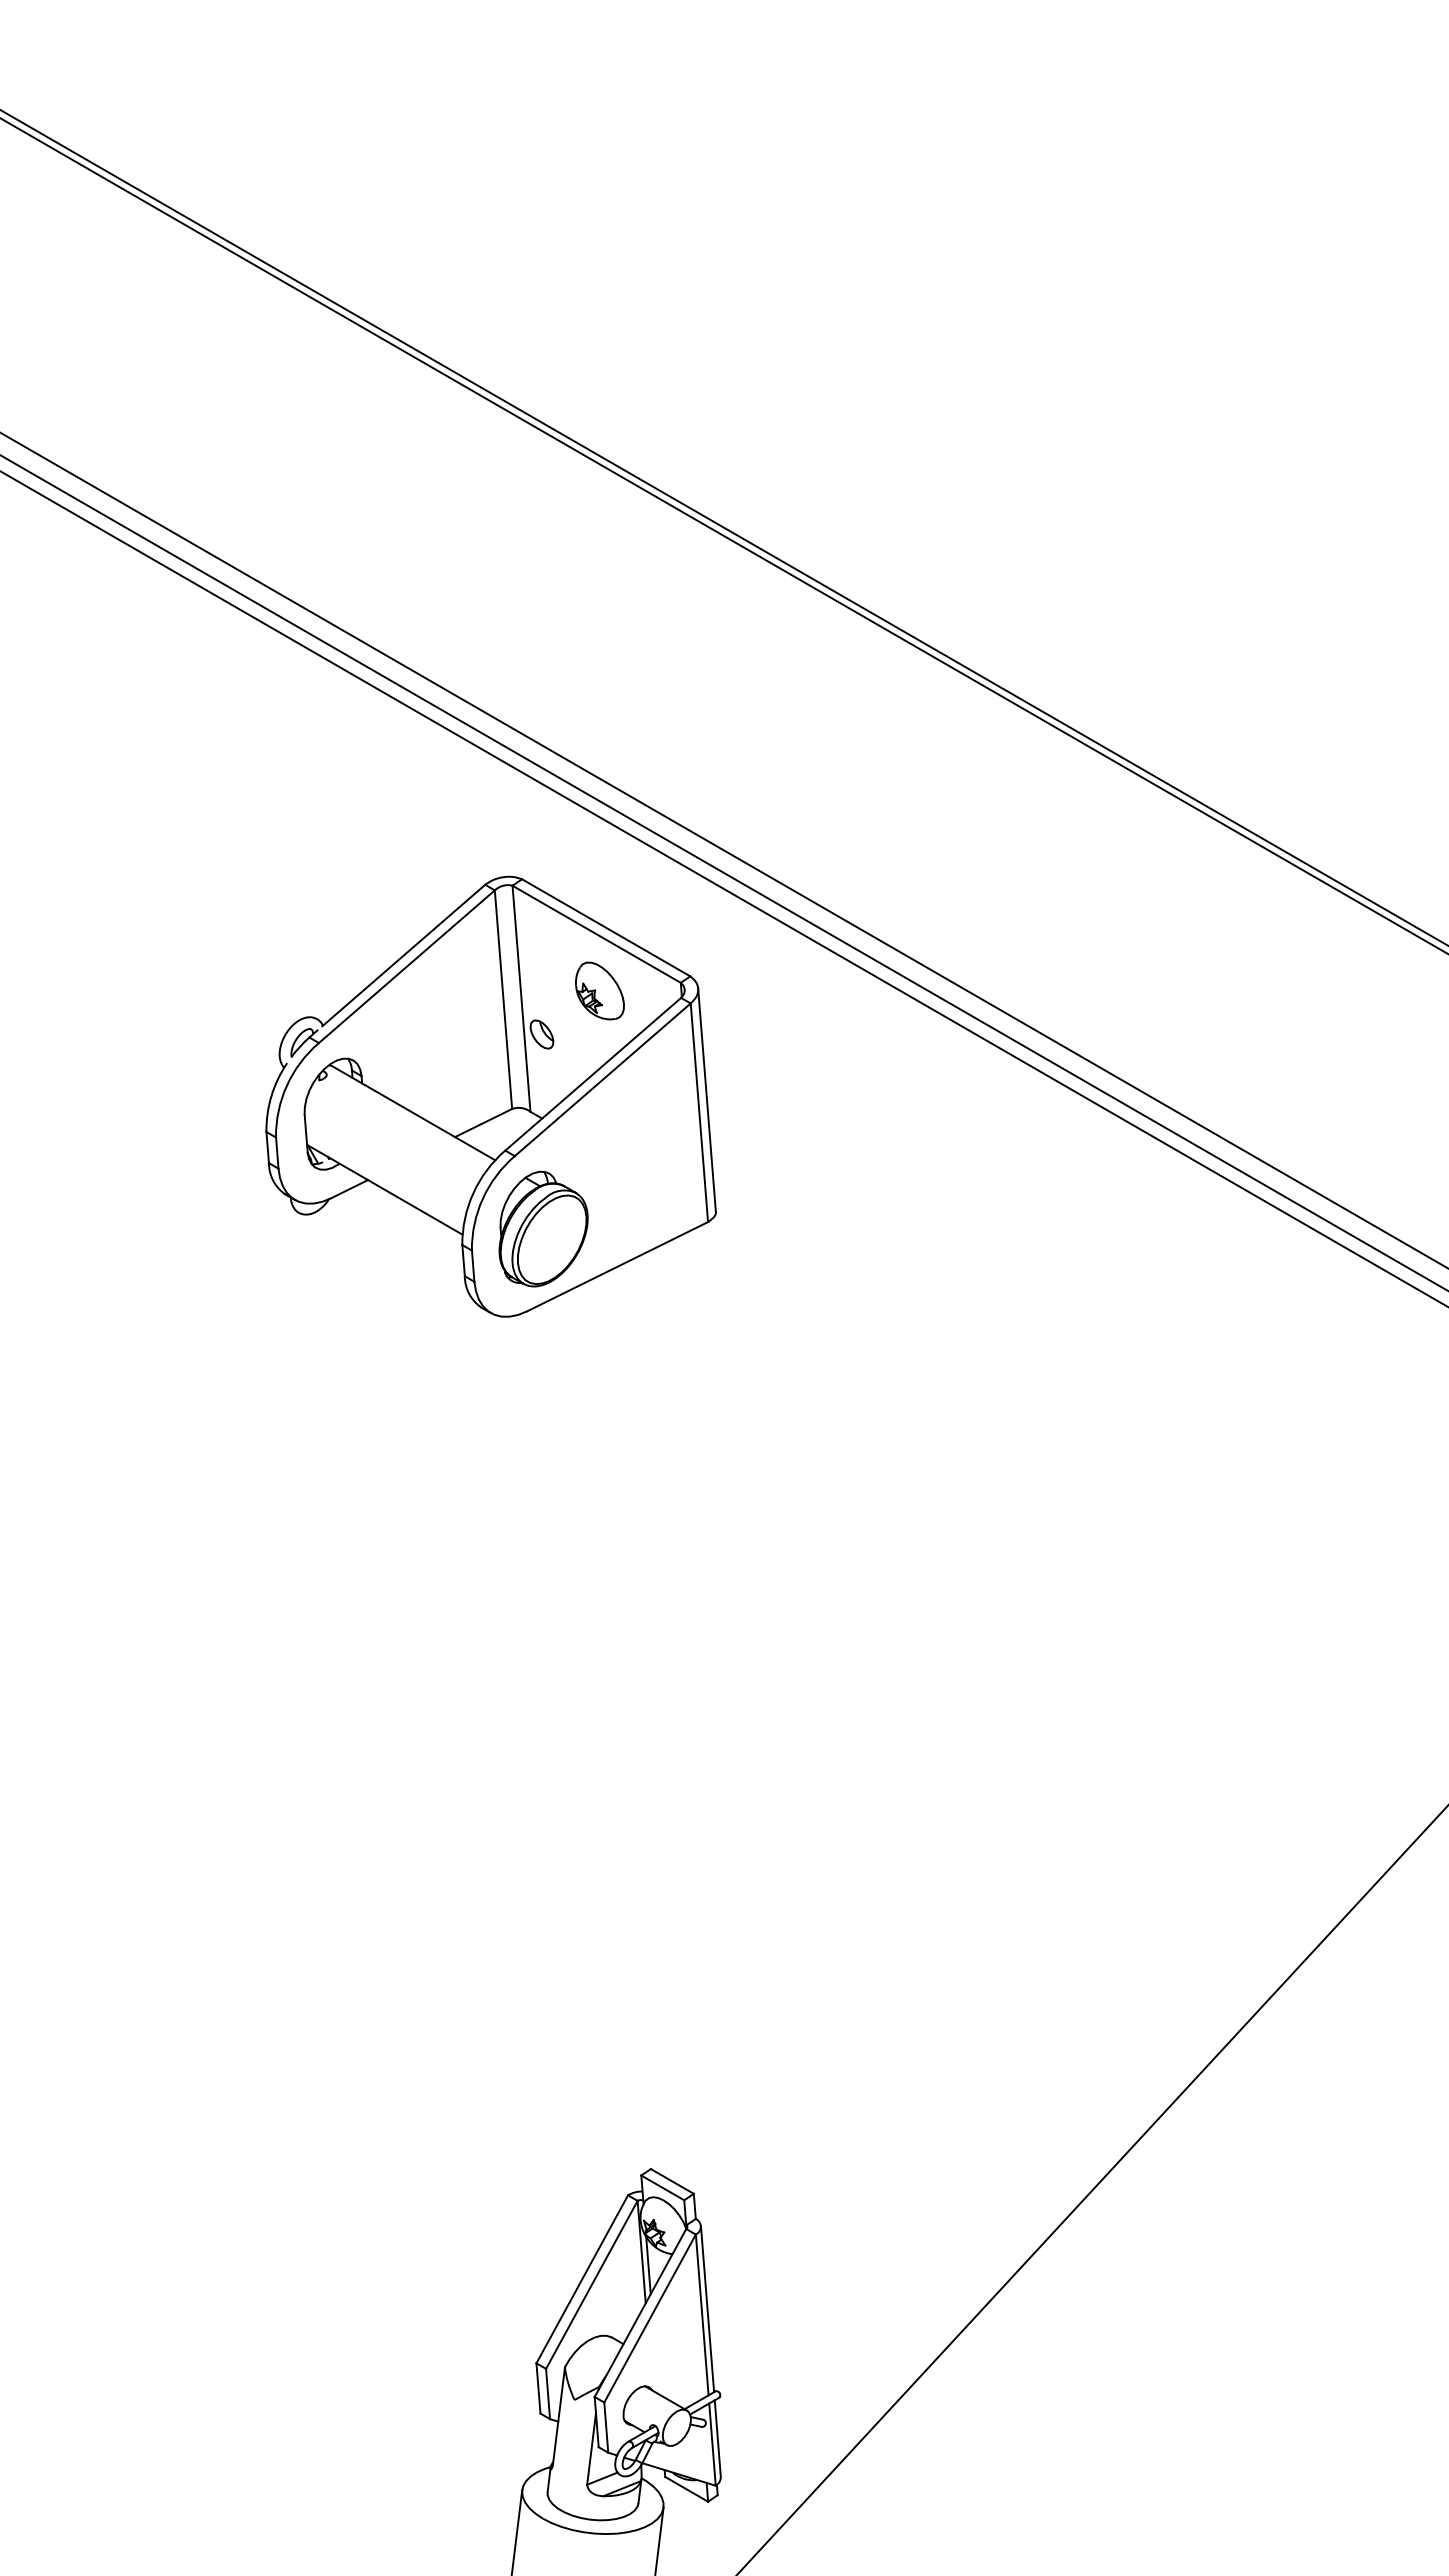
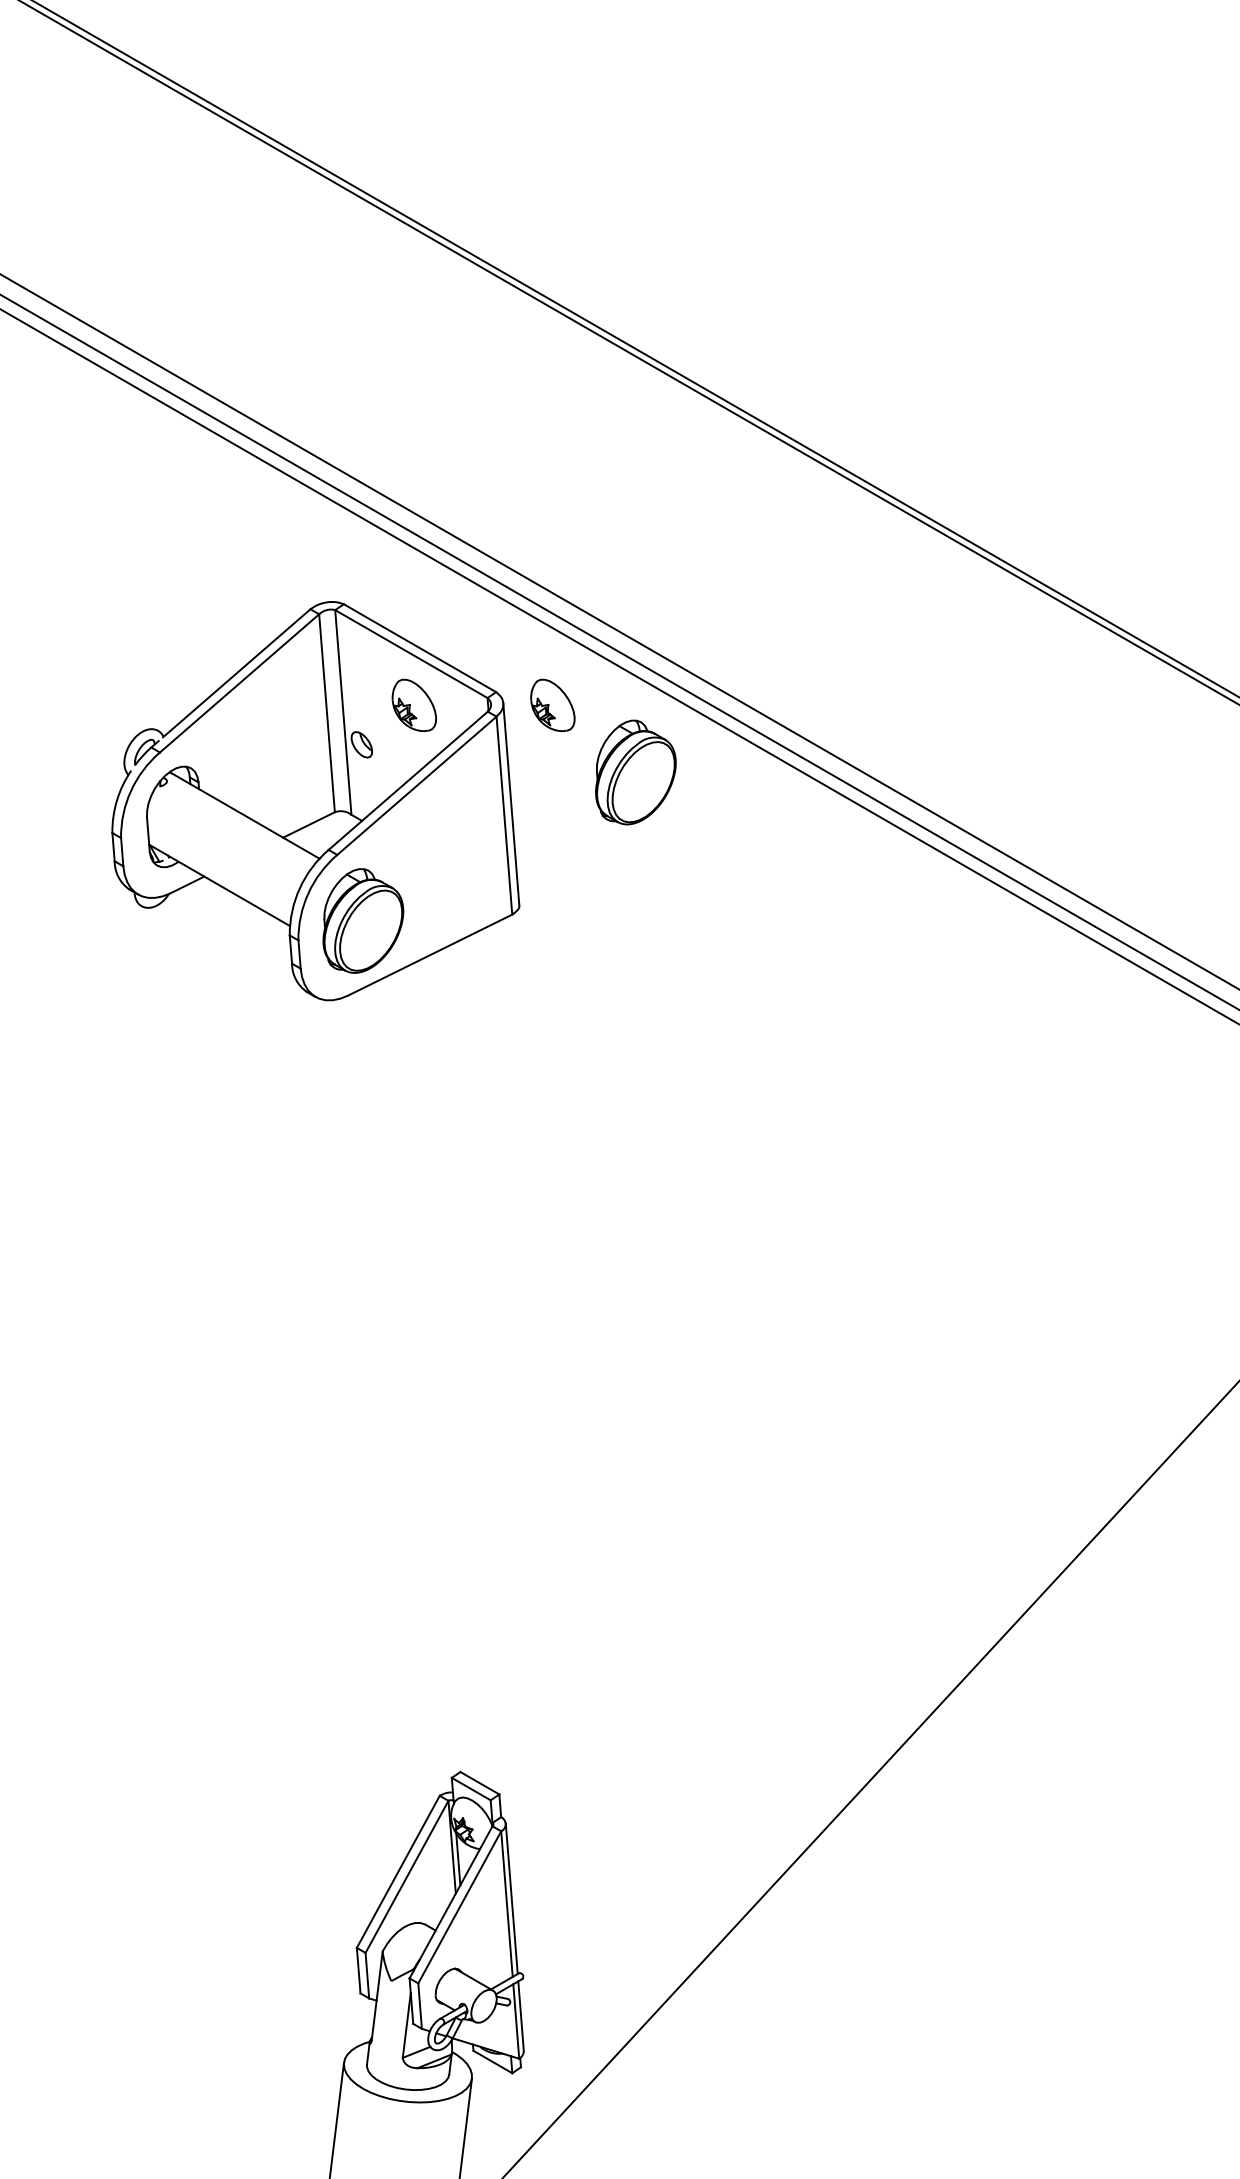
part: (752, 990) -> (552, 704), added
part: (844, 1064) -> (635, 771), added

